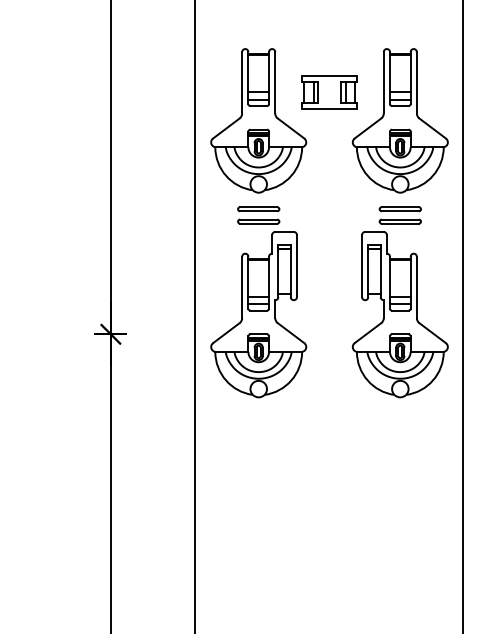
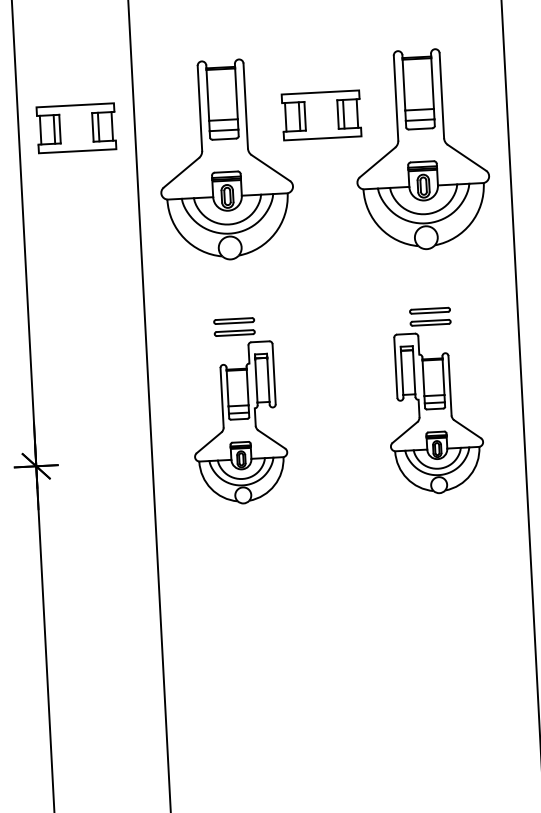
part: (152, 92) -> (76, 128), added
part: (258, 302) -> (238, 411), size x0.7
part: (399, 302) -> (433, 401), size x0.7

